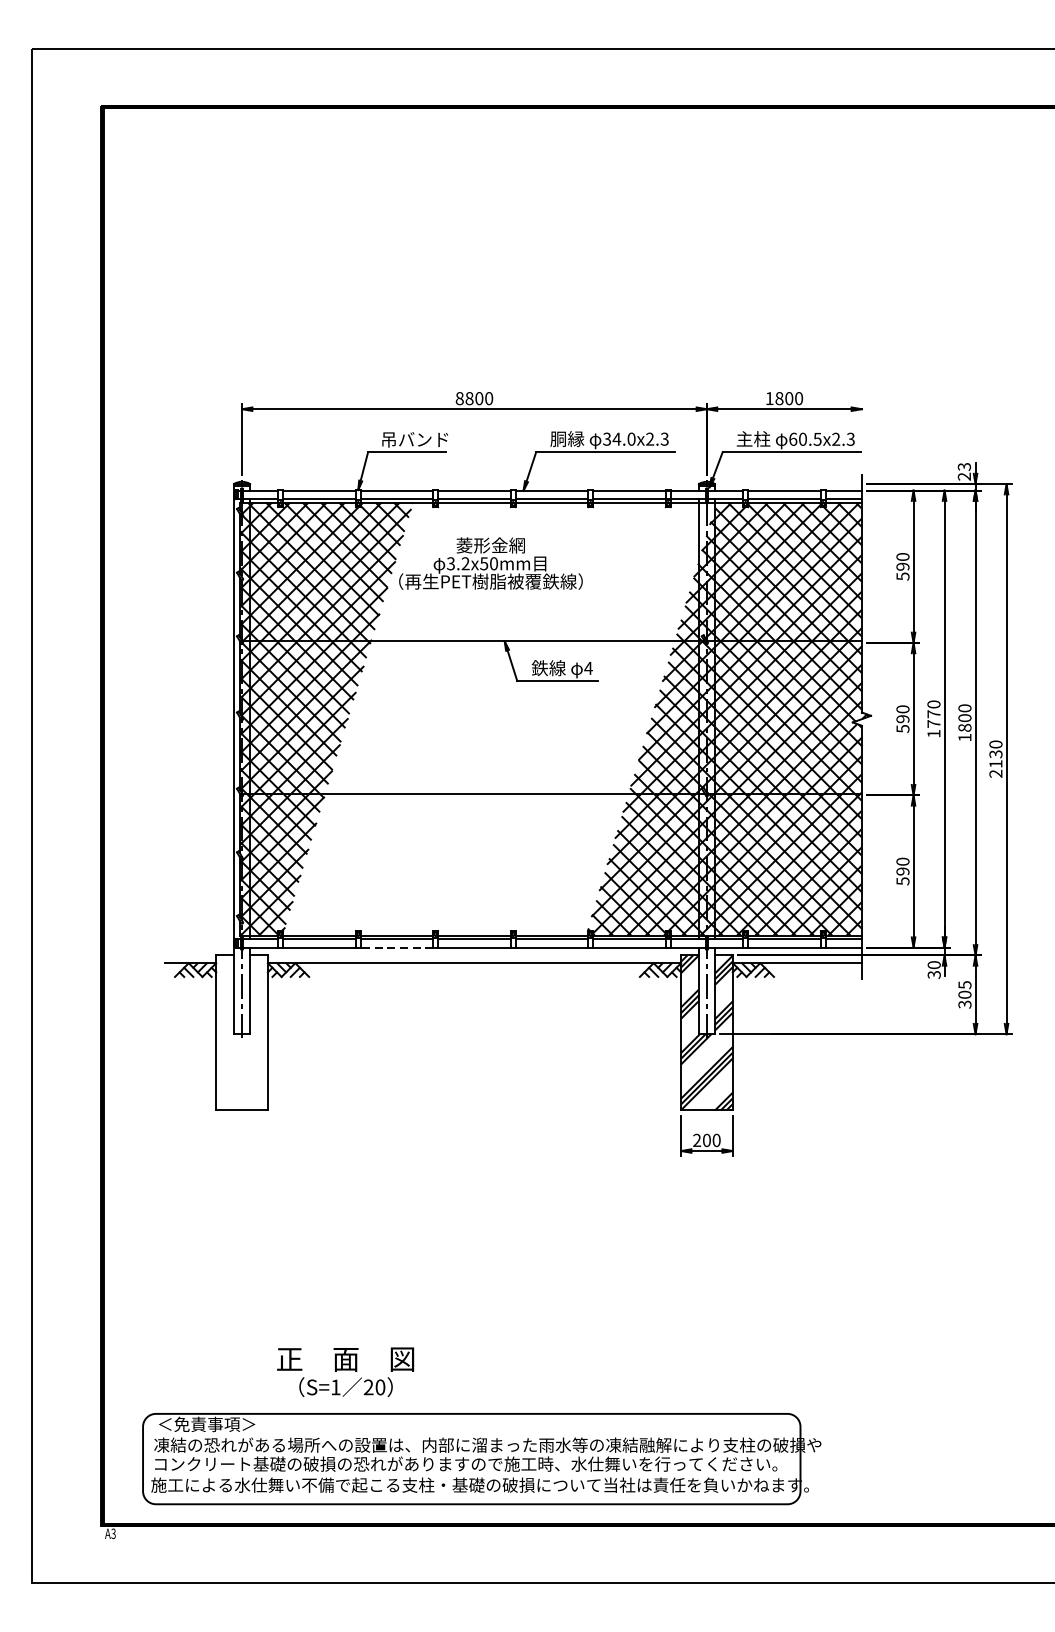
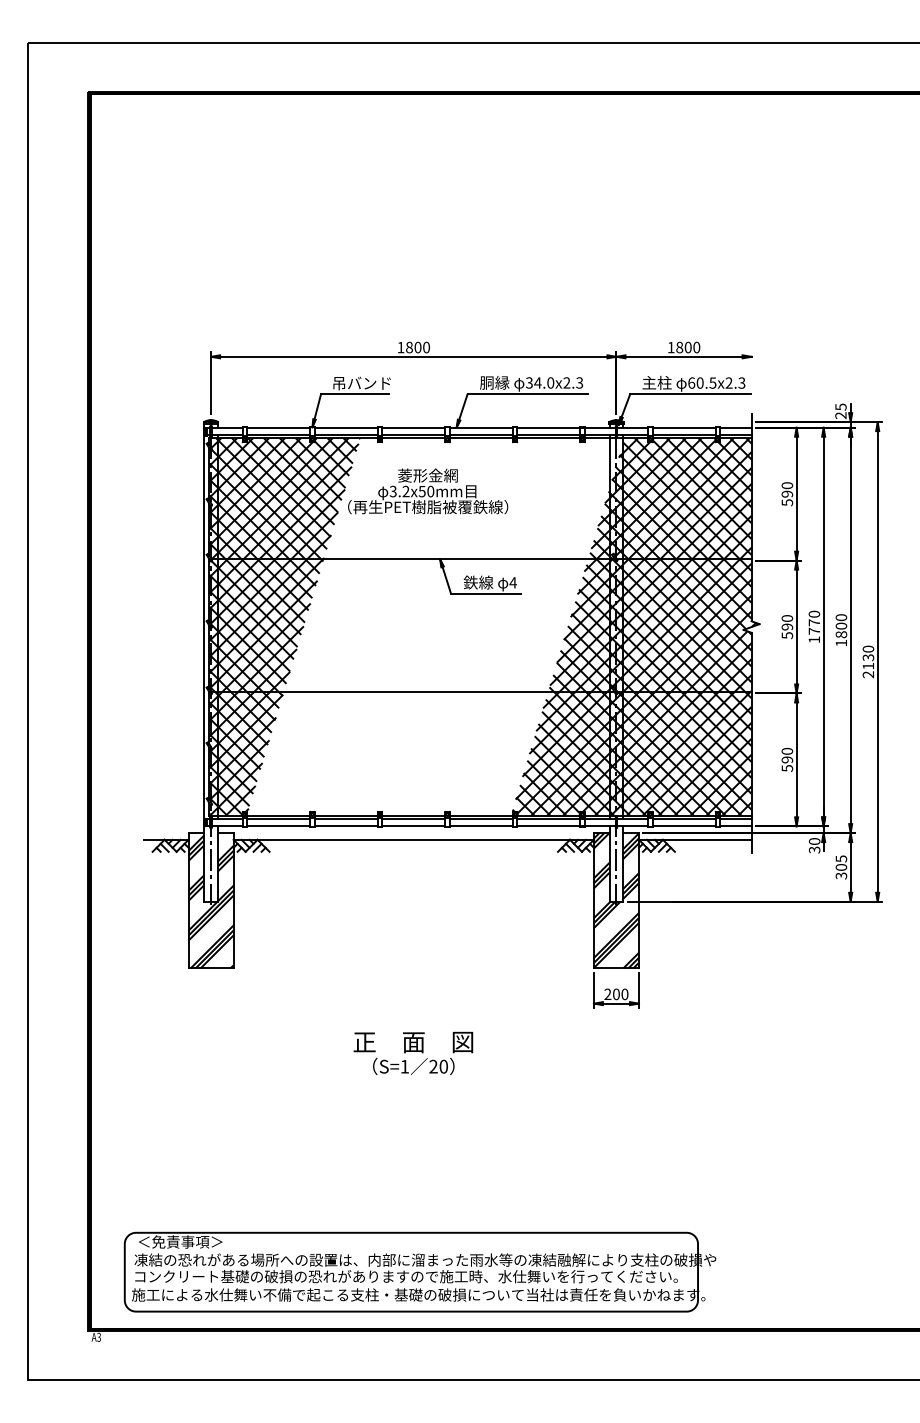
text: (459, 398) -> (400, 347), 8800 -> 1800
text: (963, 466) -> (840, 406), 23 -> 25
line: (397, 947) -> (346, 826), dashed -> solid
hatch: (241, 1033) -> (210, 901), added
text: (345, 1371) -> (413, 1052), moved

